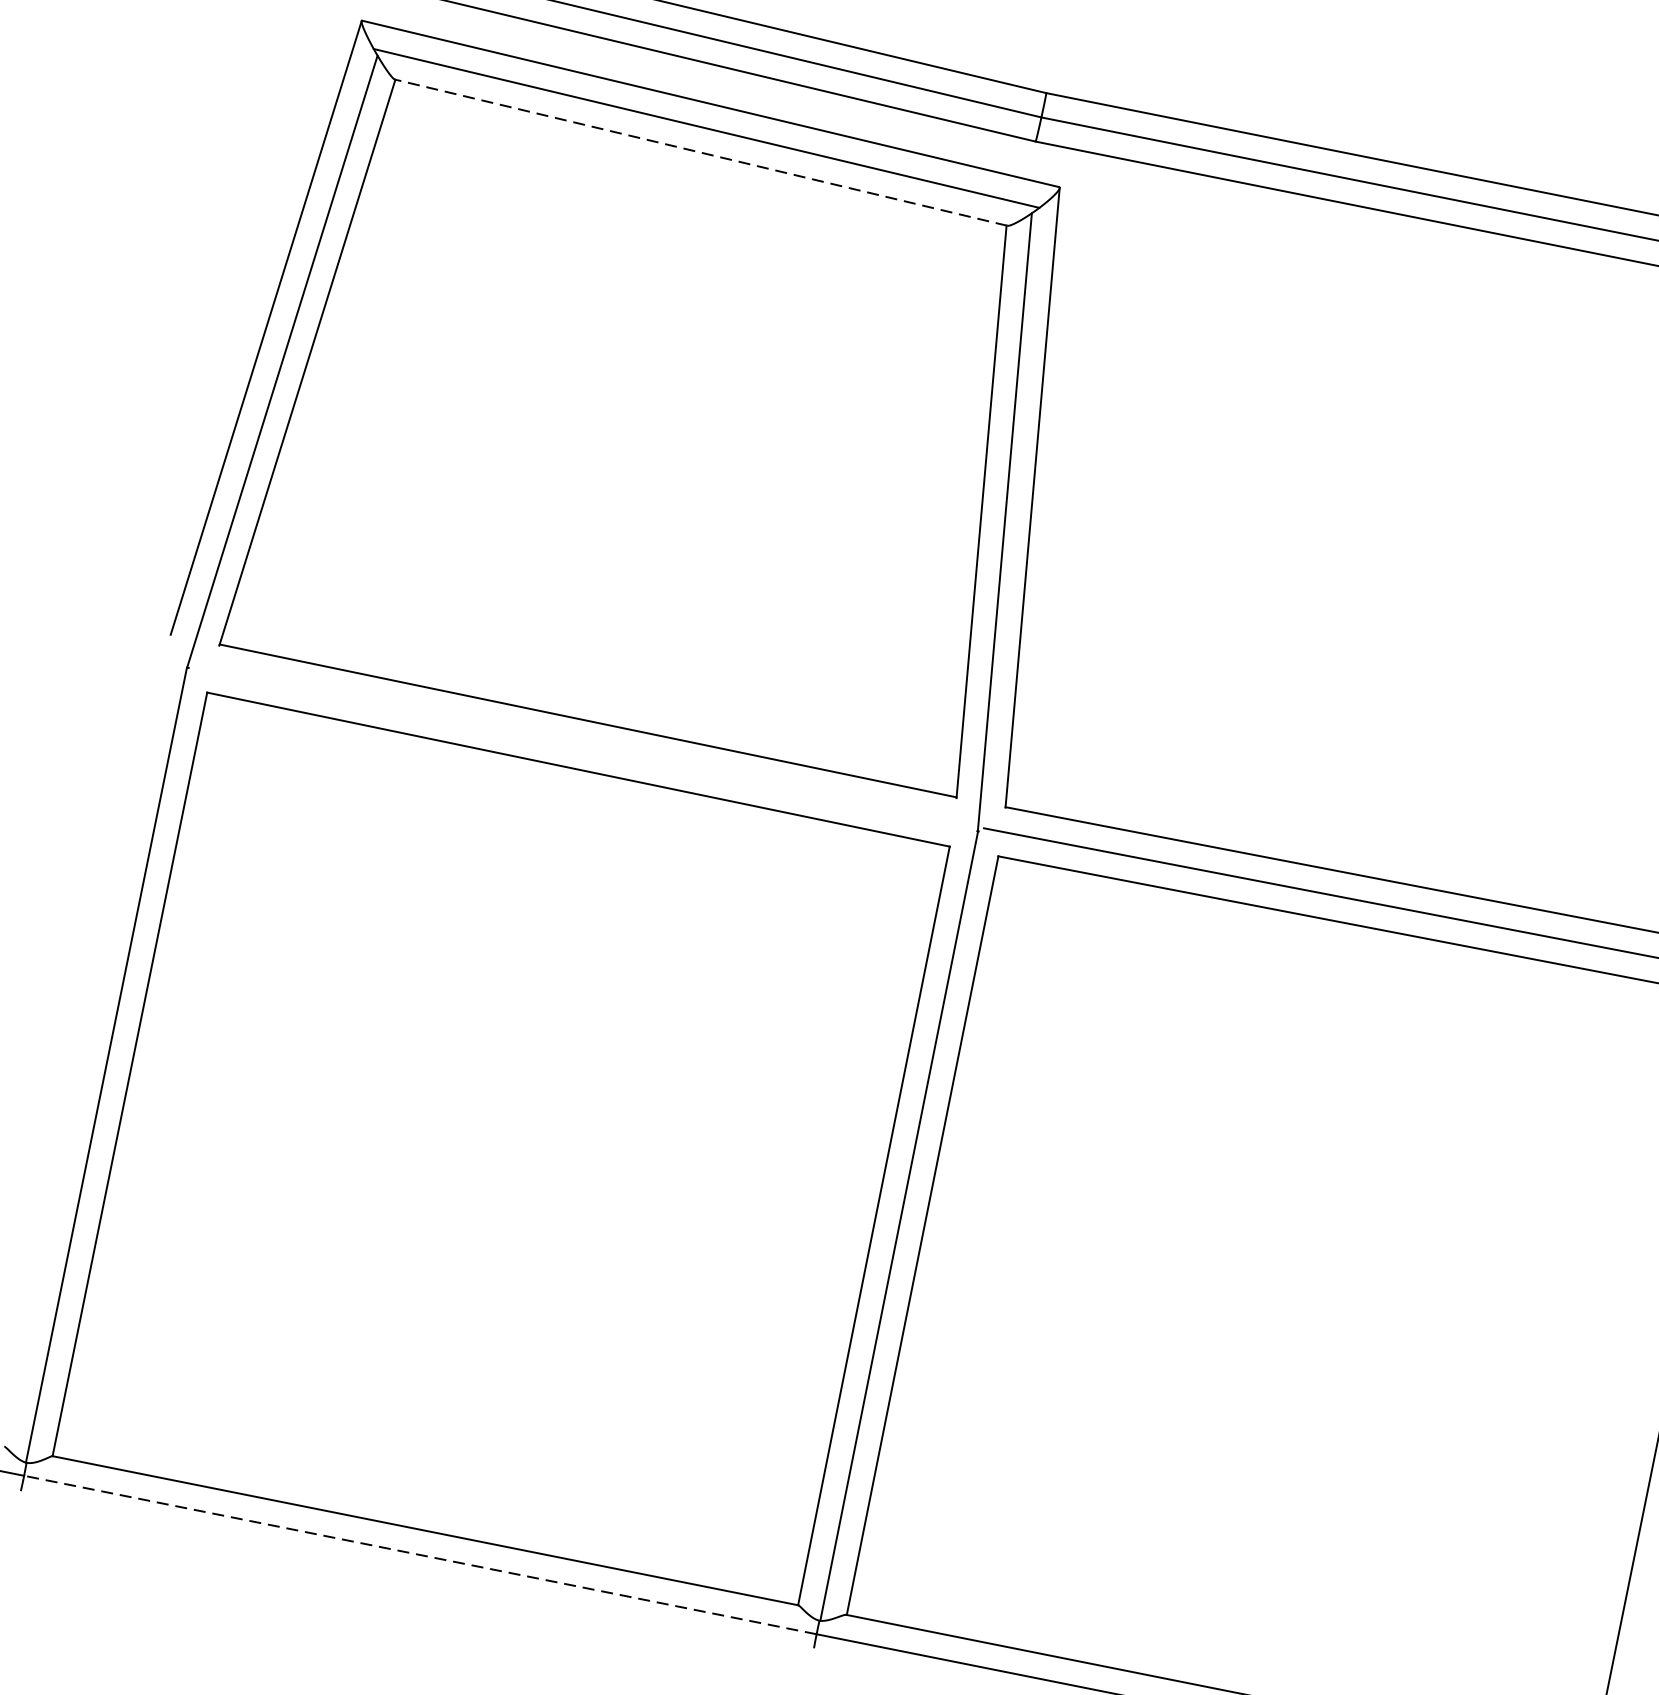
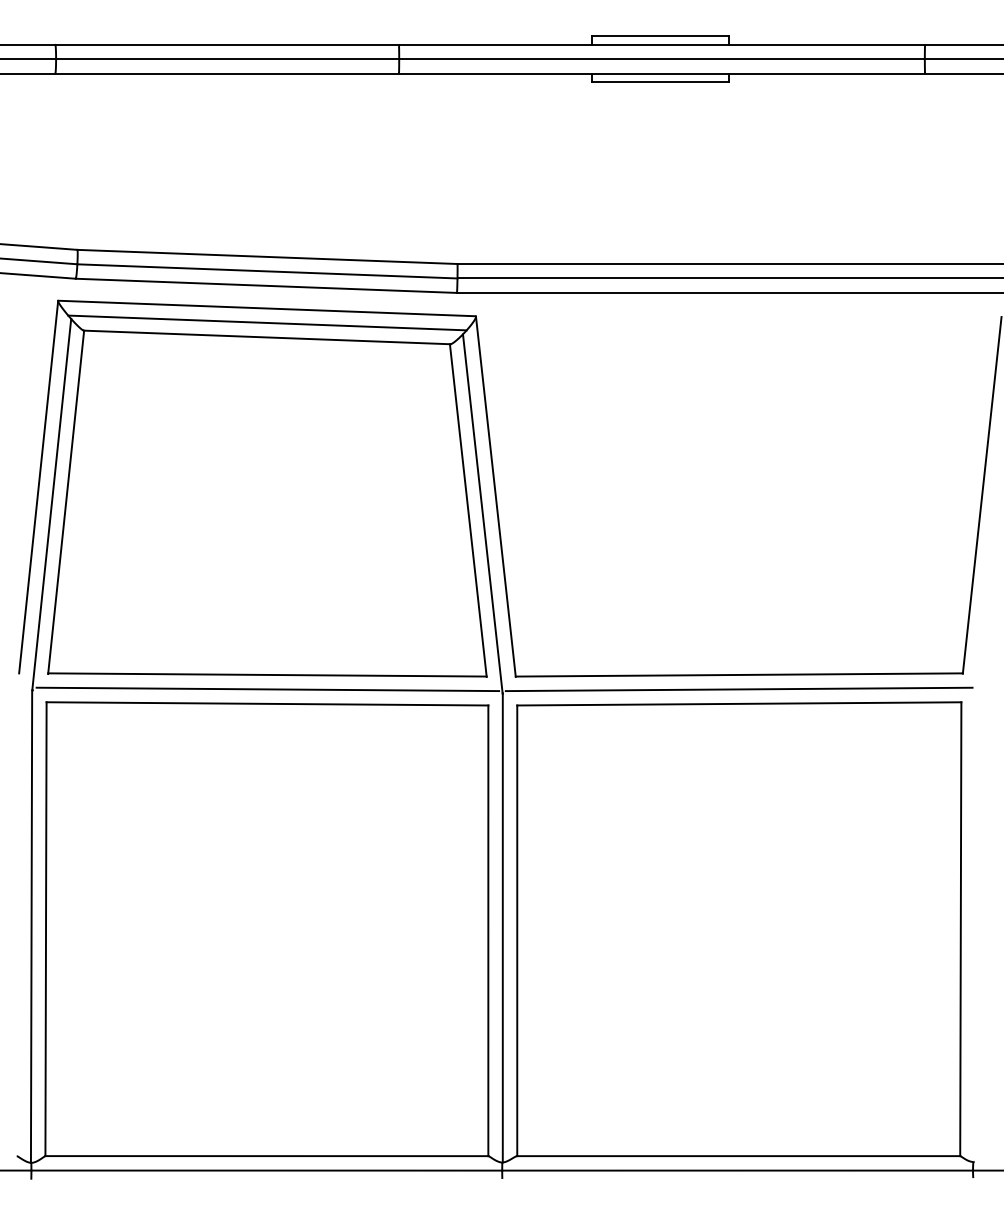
line: (700, 152) -> (266, 337), dashed -> solid
line: (583, 745) -> (267, 689), added
line: (419, 1554) -> (266, 1170), dashed -> solid

